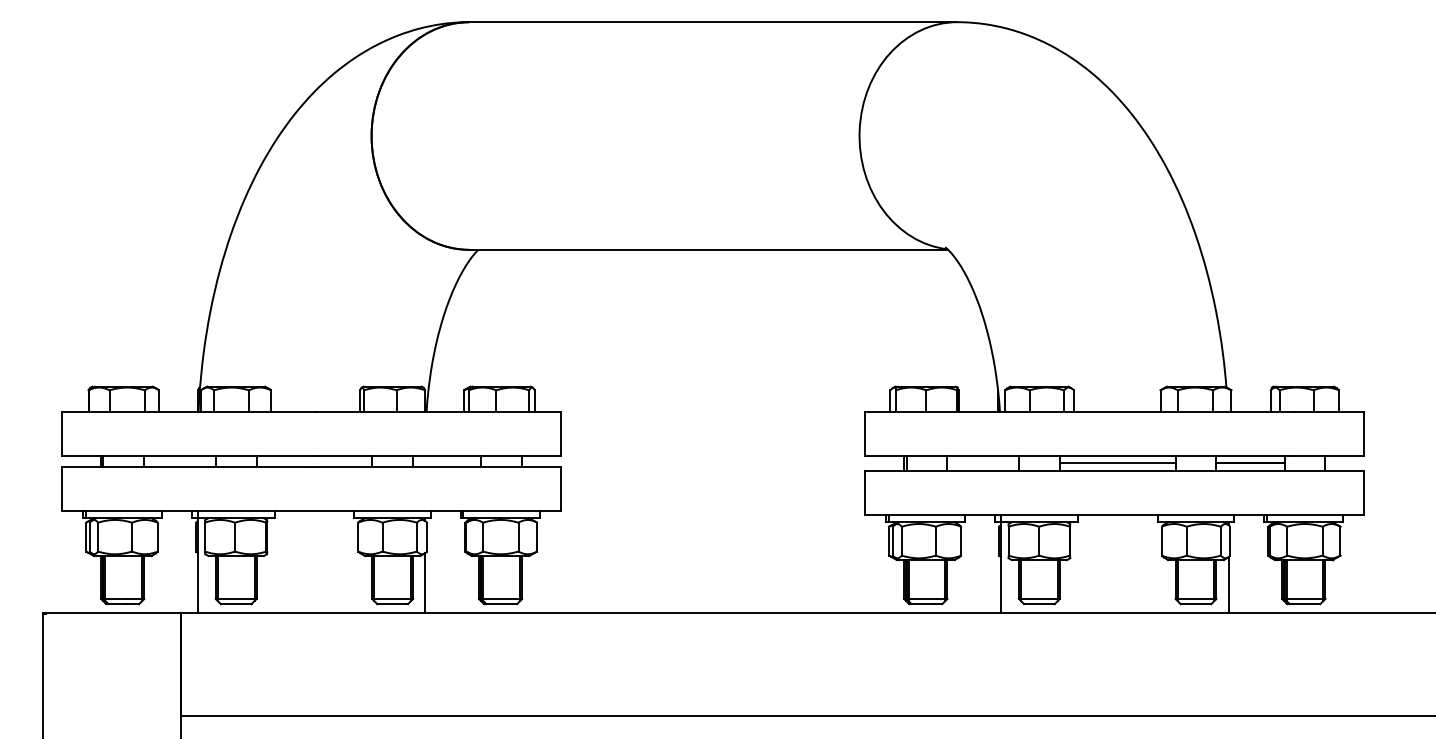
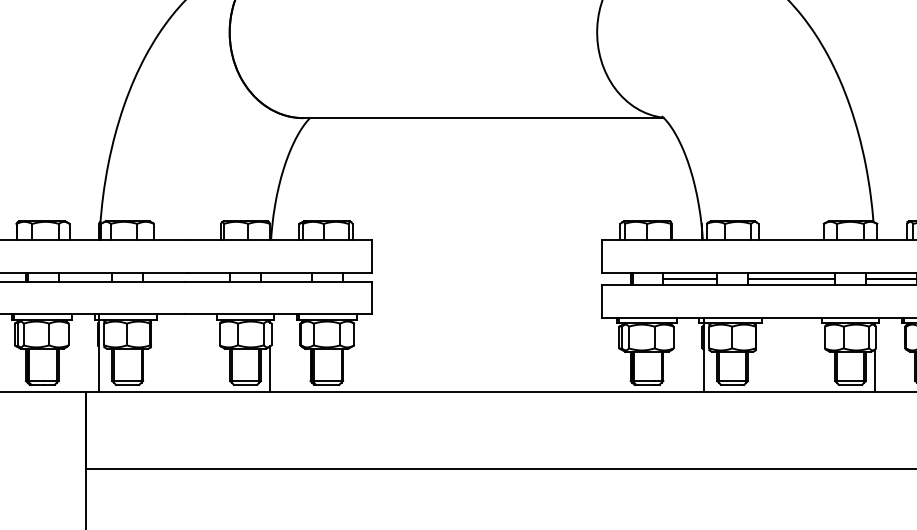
line: (982, 463) -> (689, 279), added

